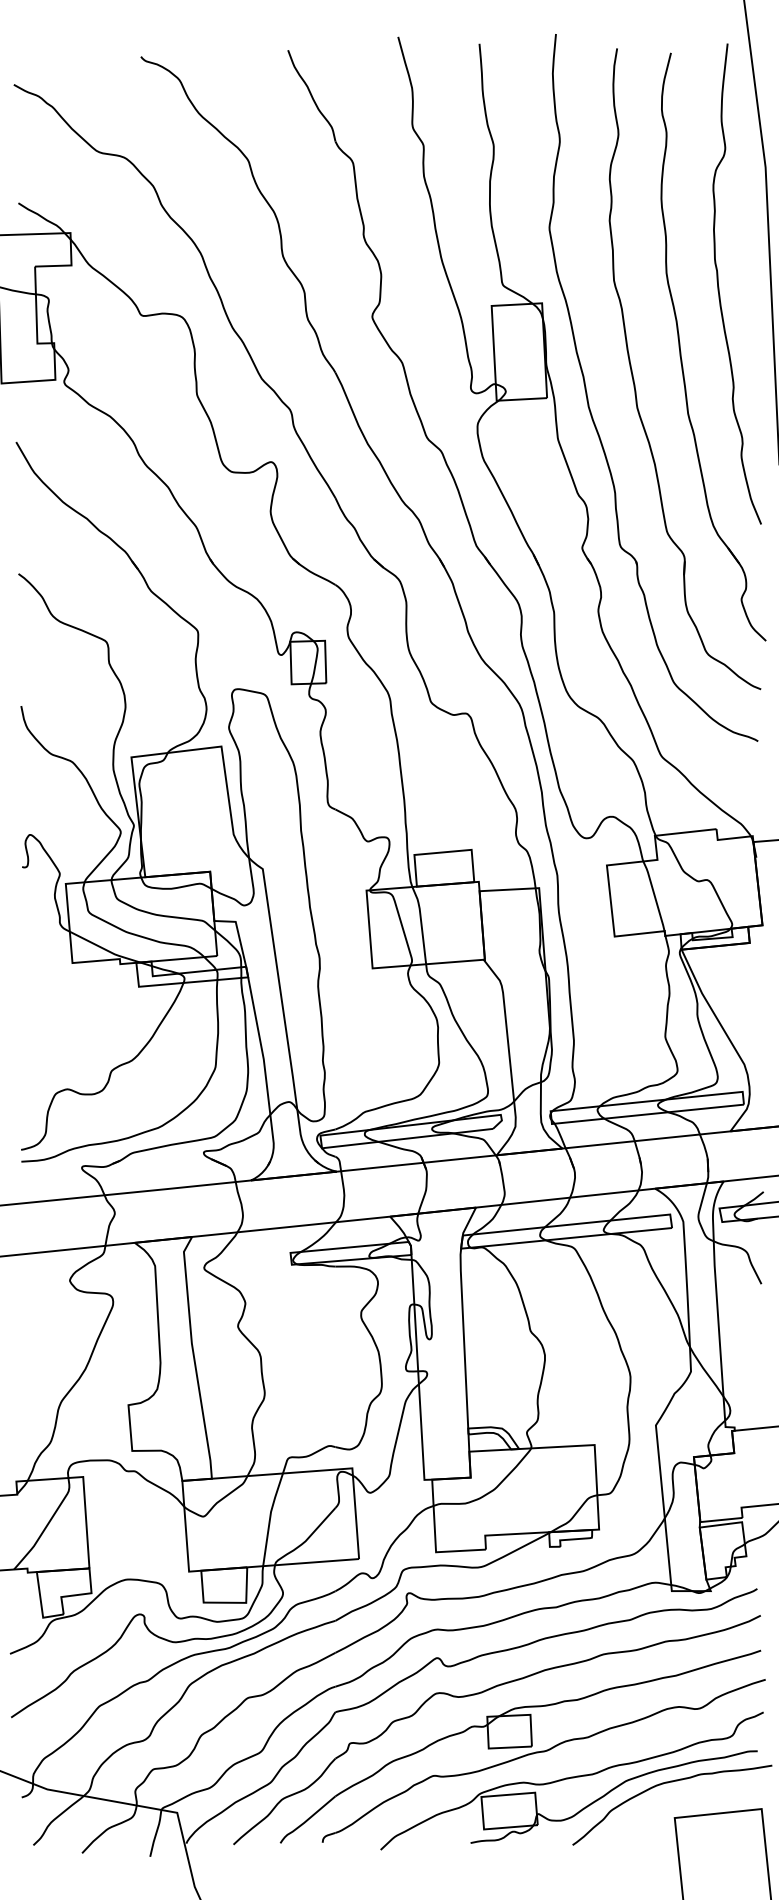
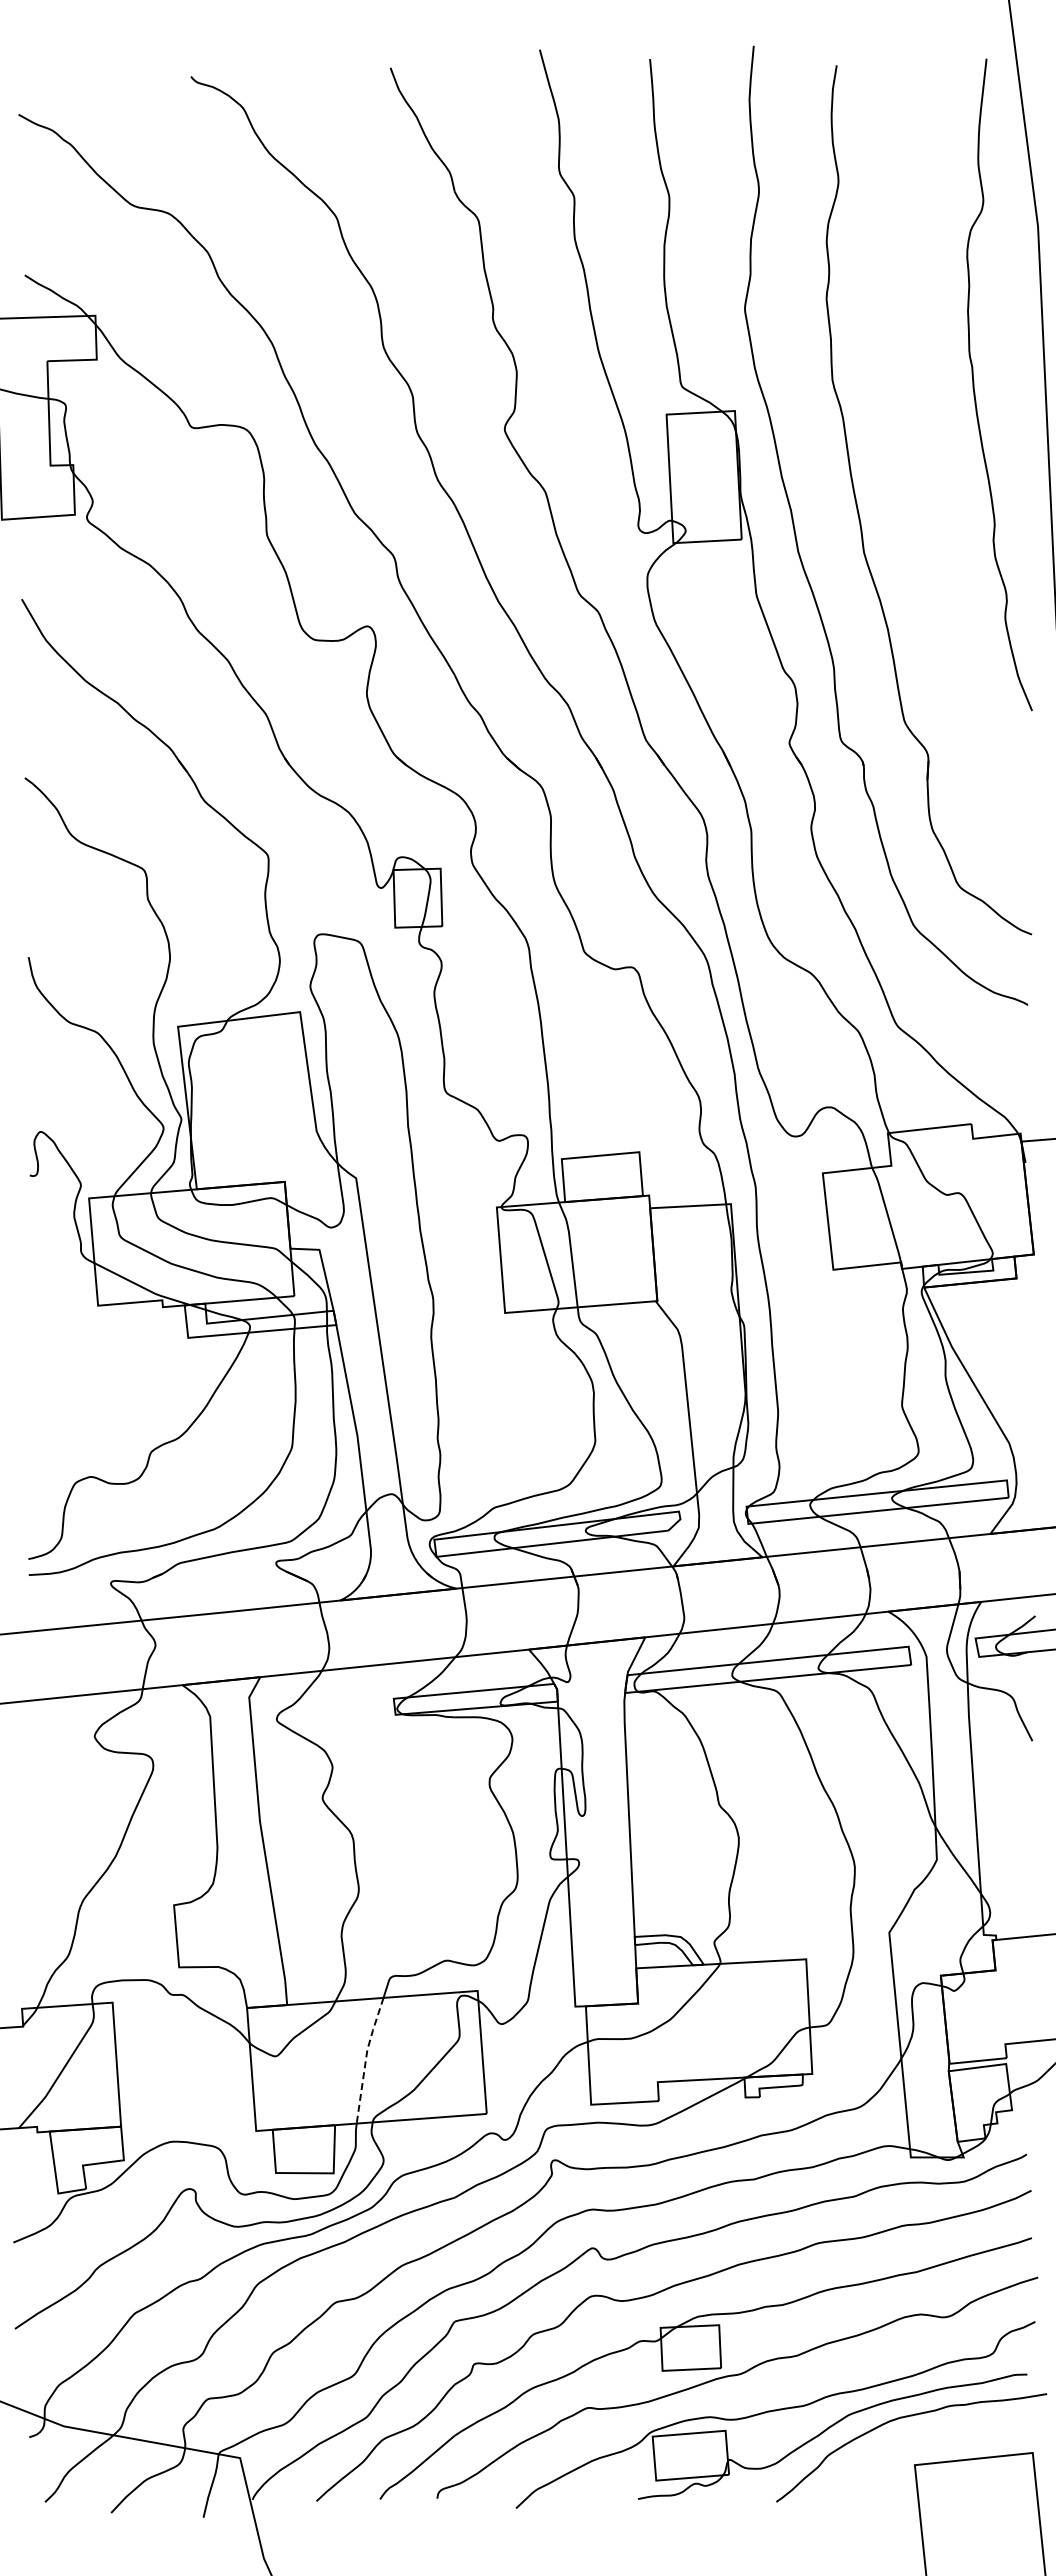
part: (681, 351) -> (923, 476), removed
line: (270, 1518) -> (366, 2058), solid -> dashed

